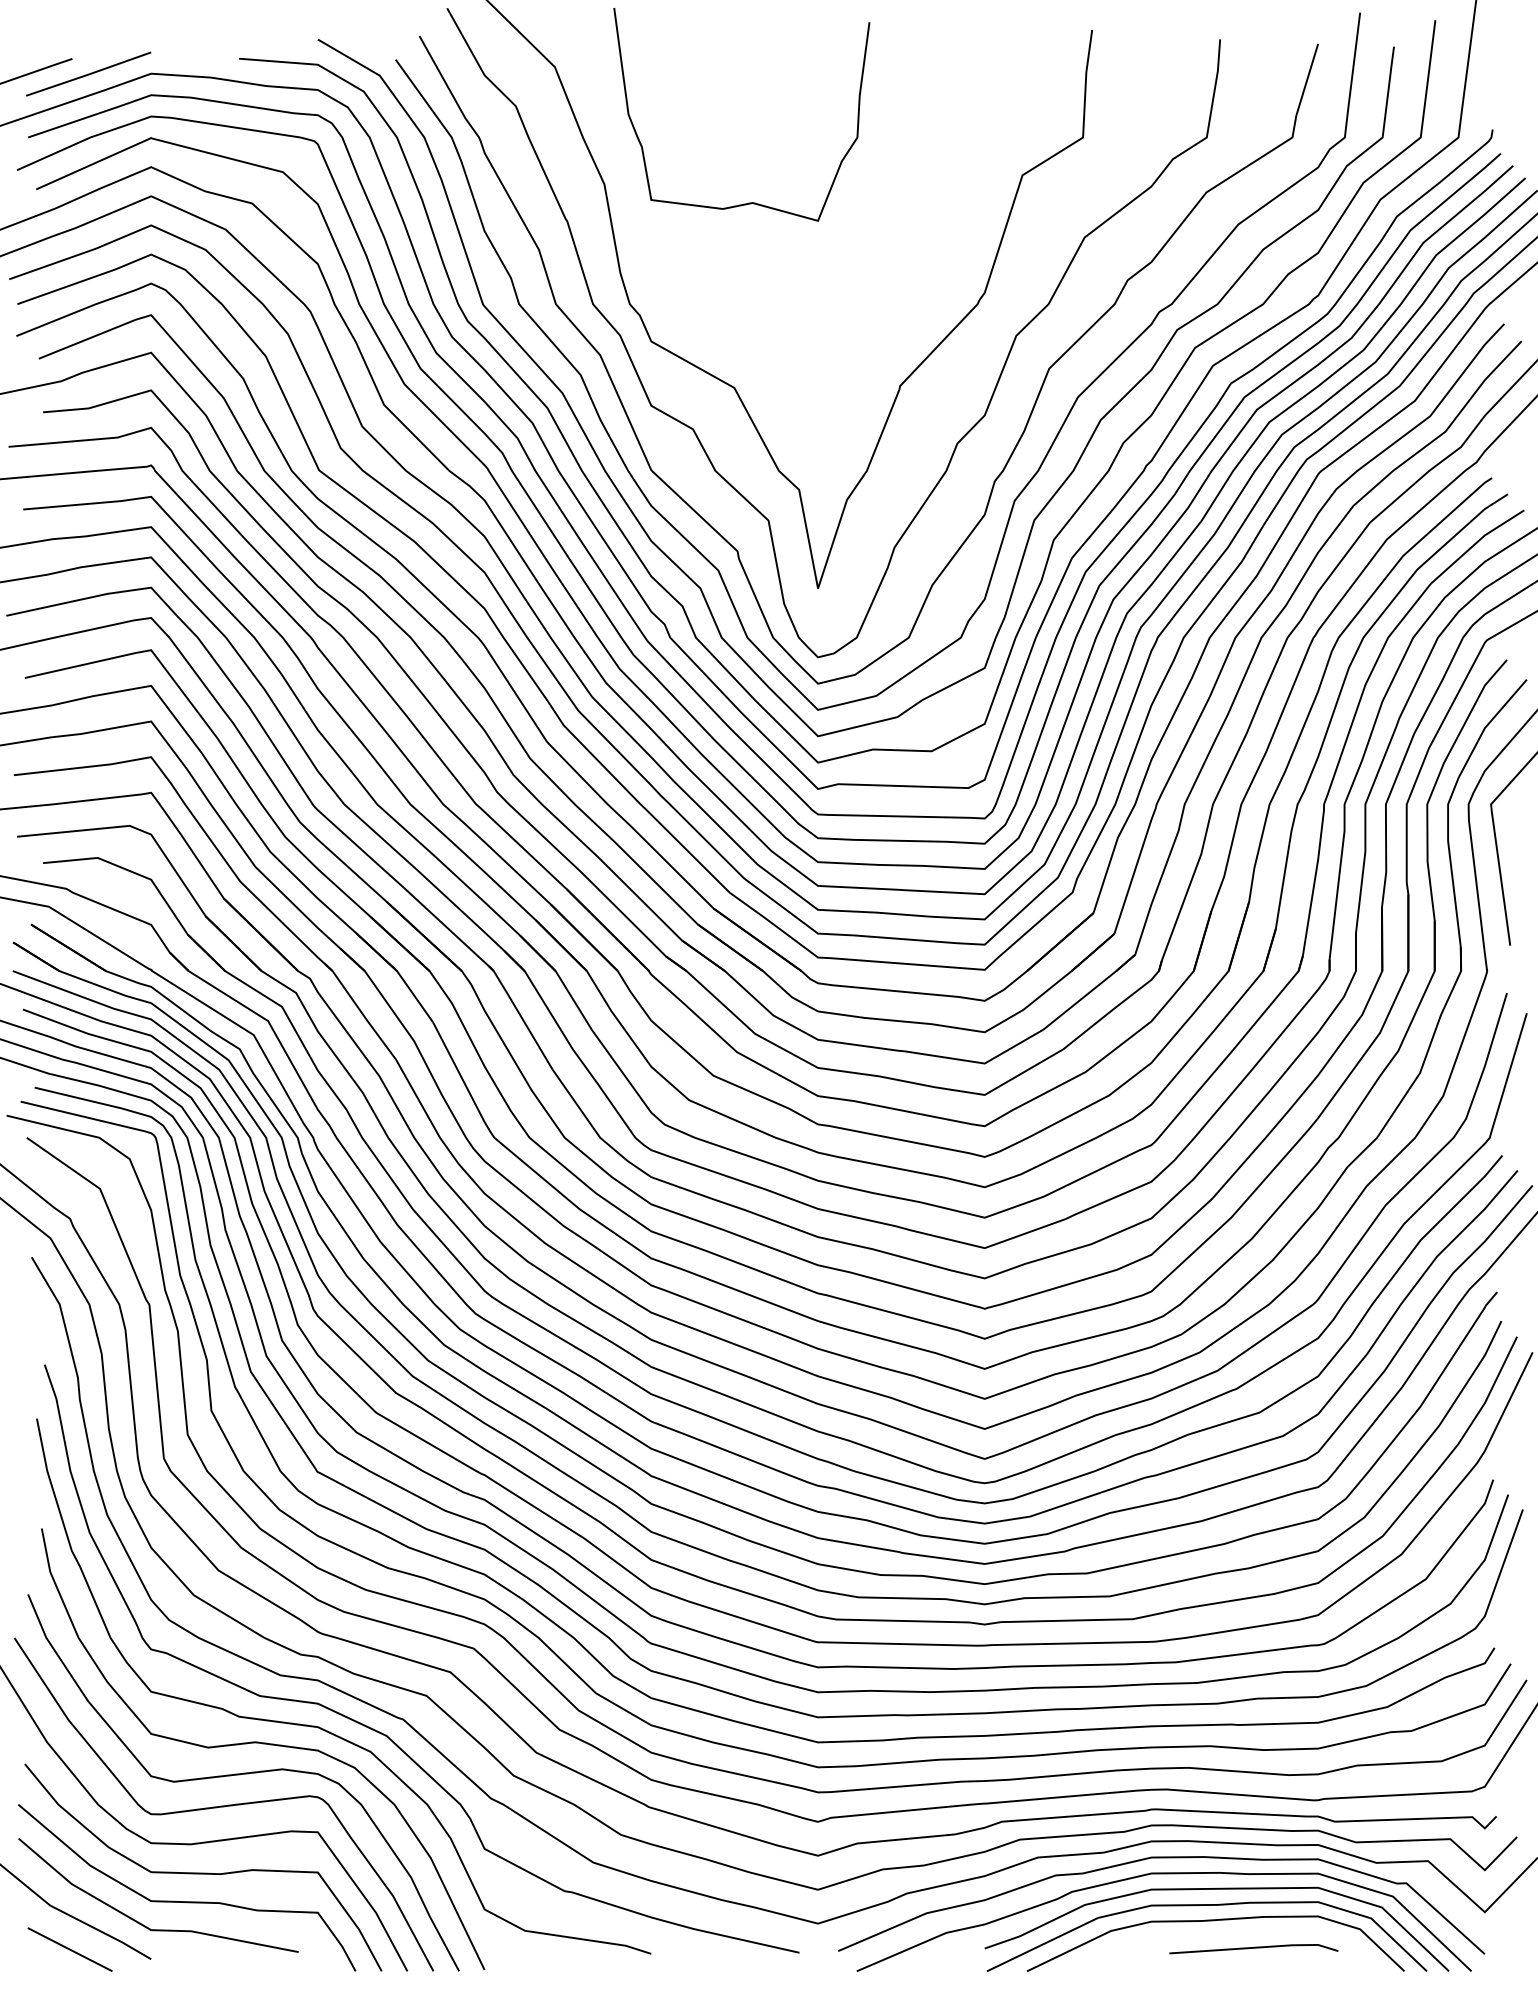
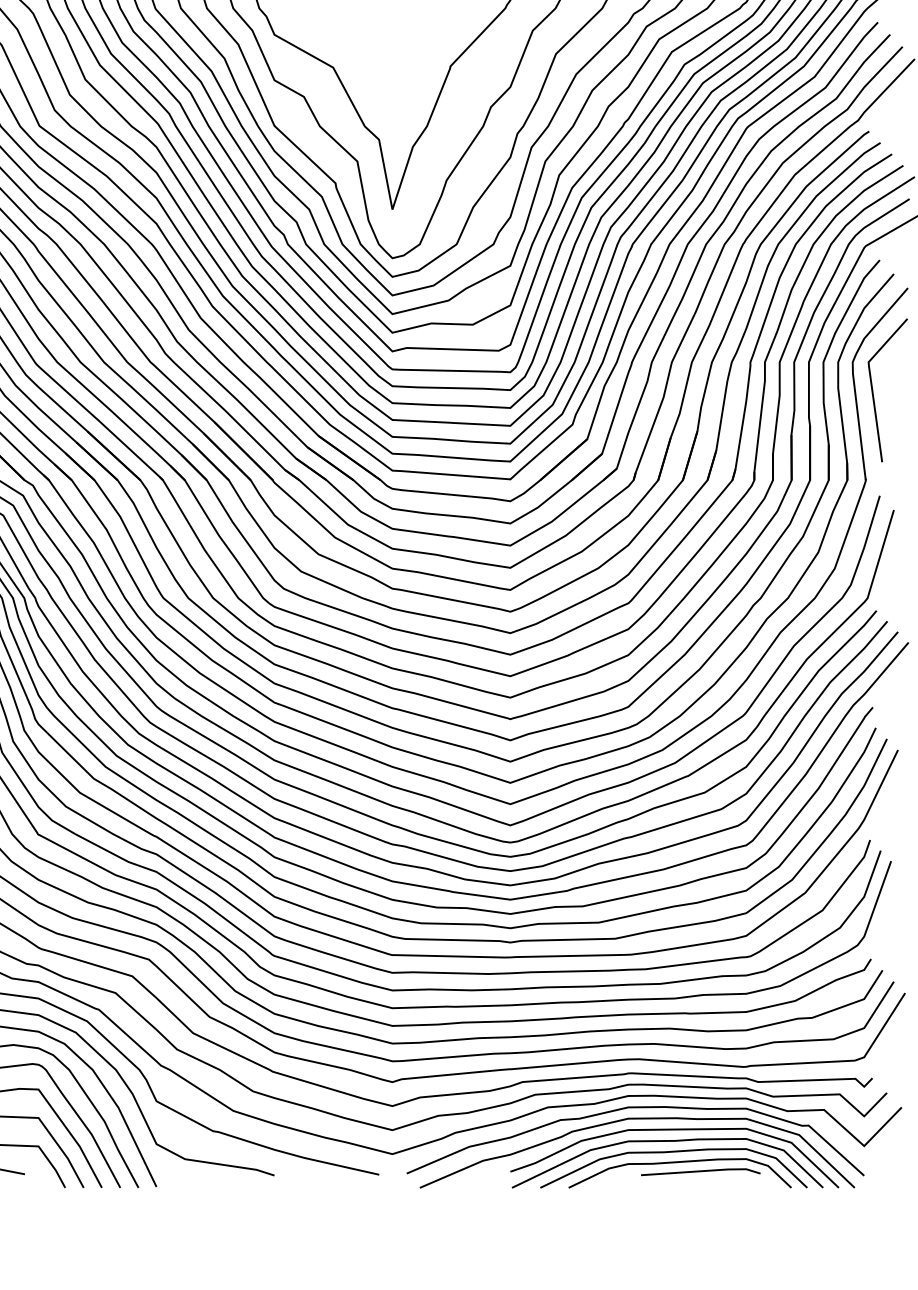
curve: (1224, 1935) -> (680, 1162), added

